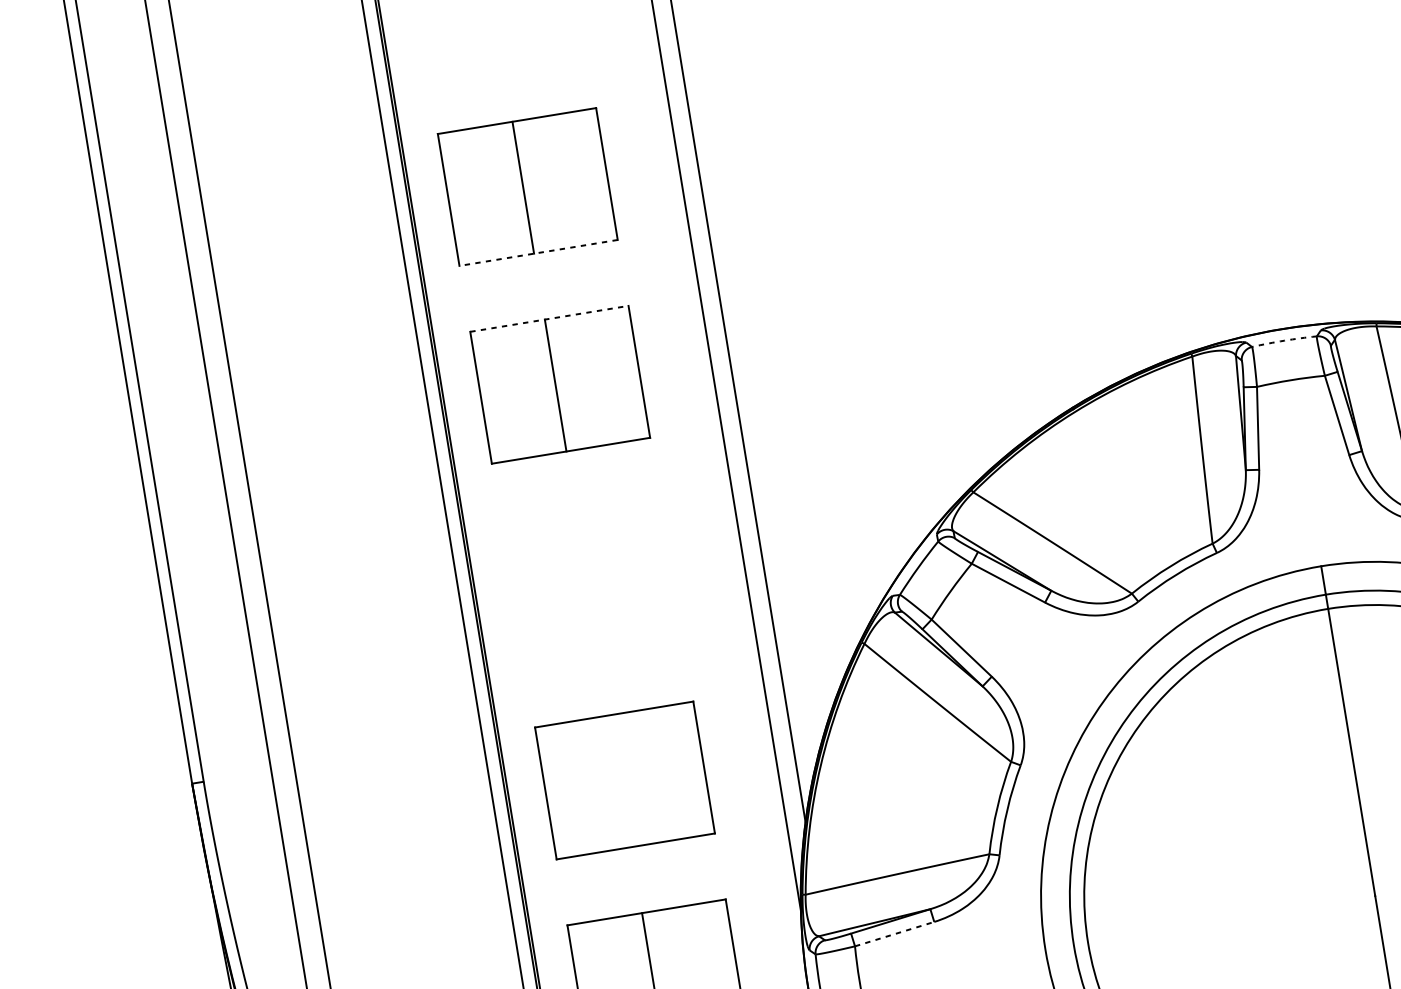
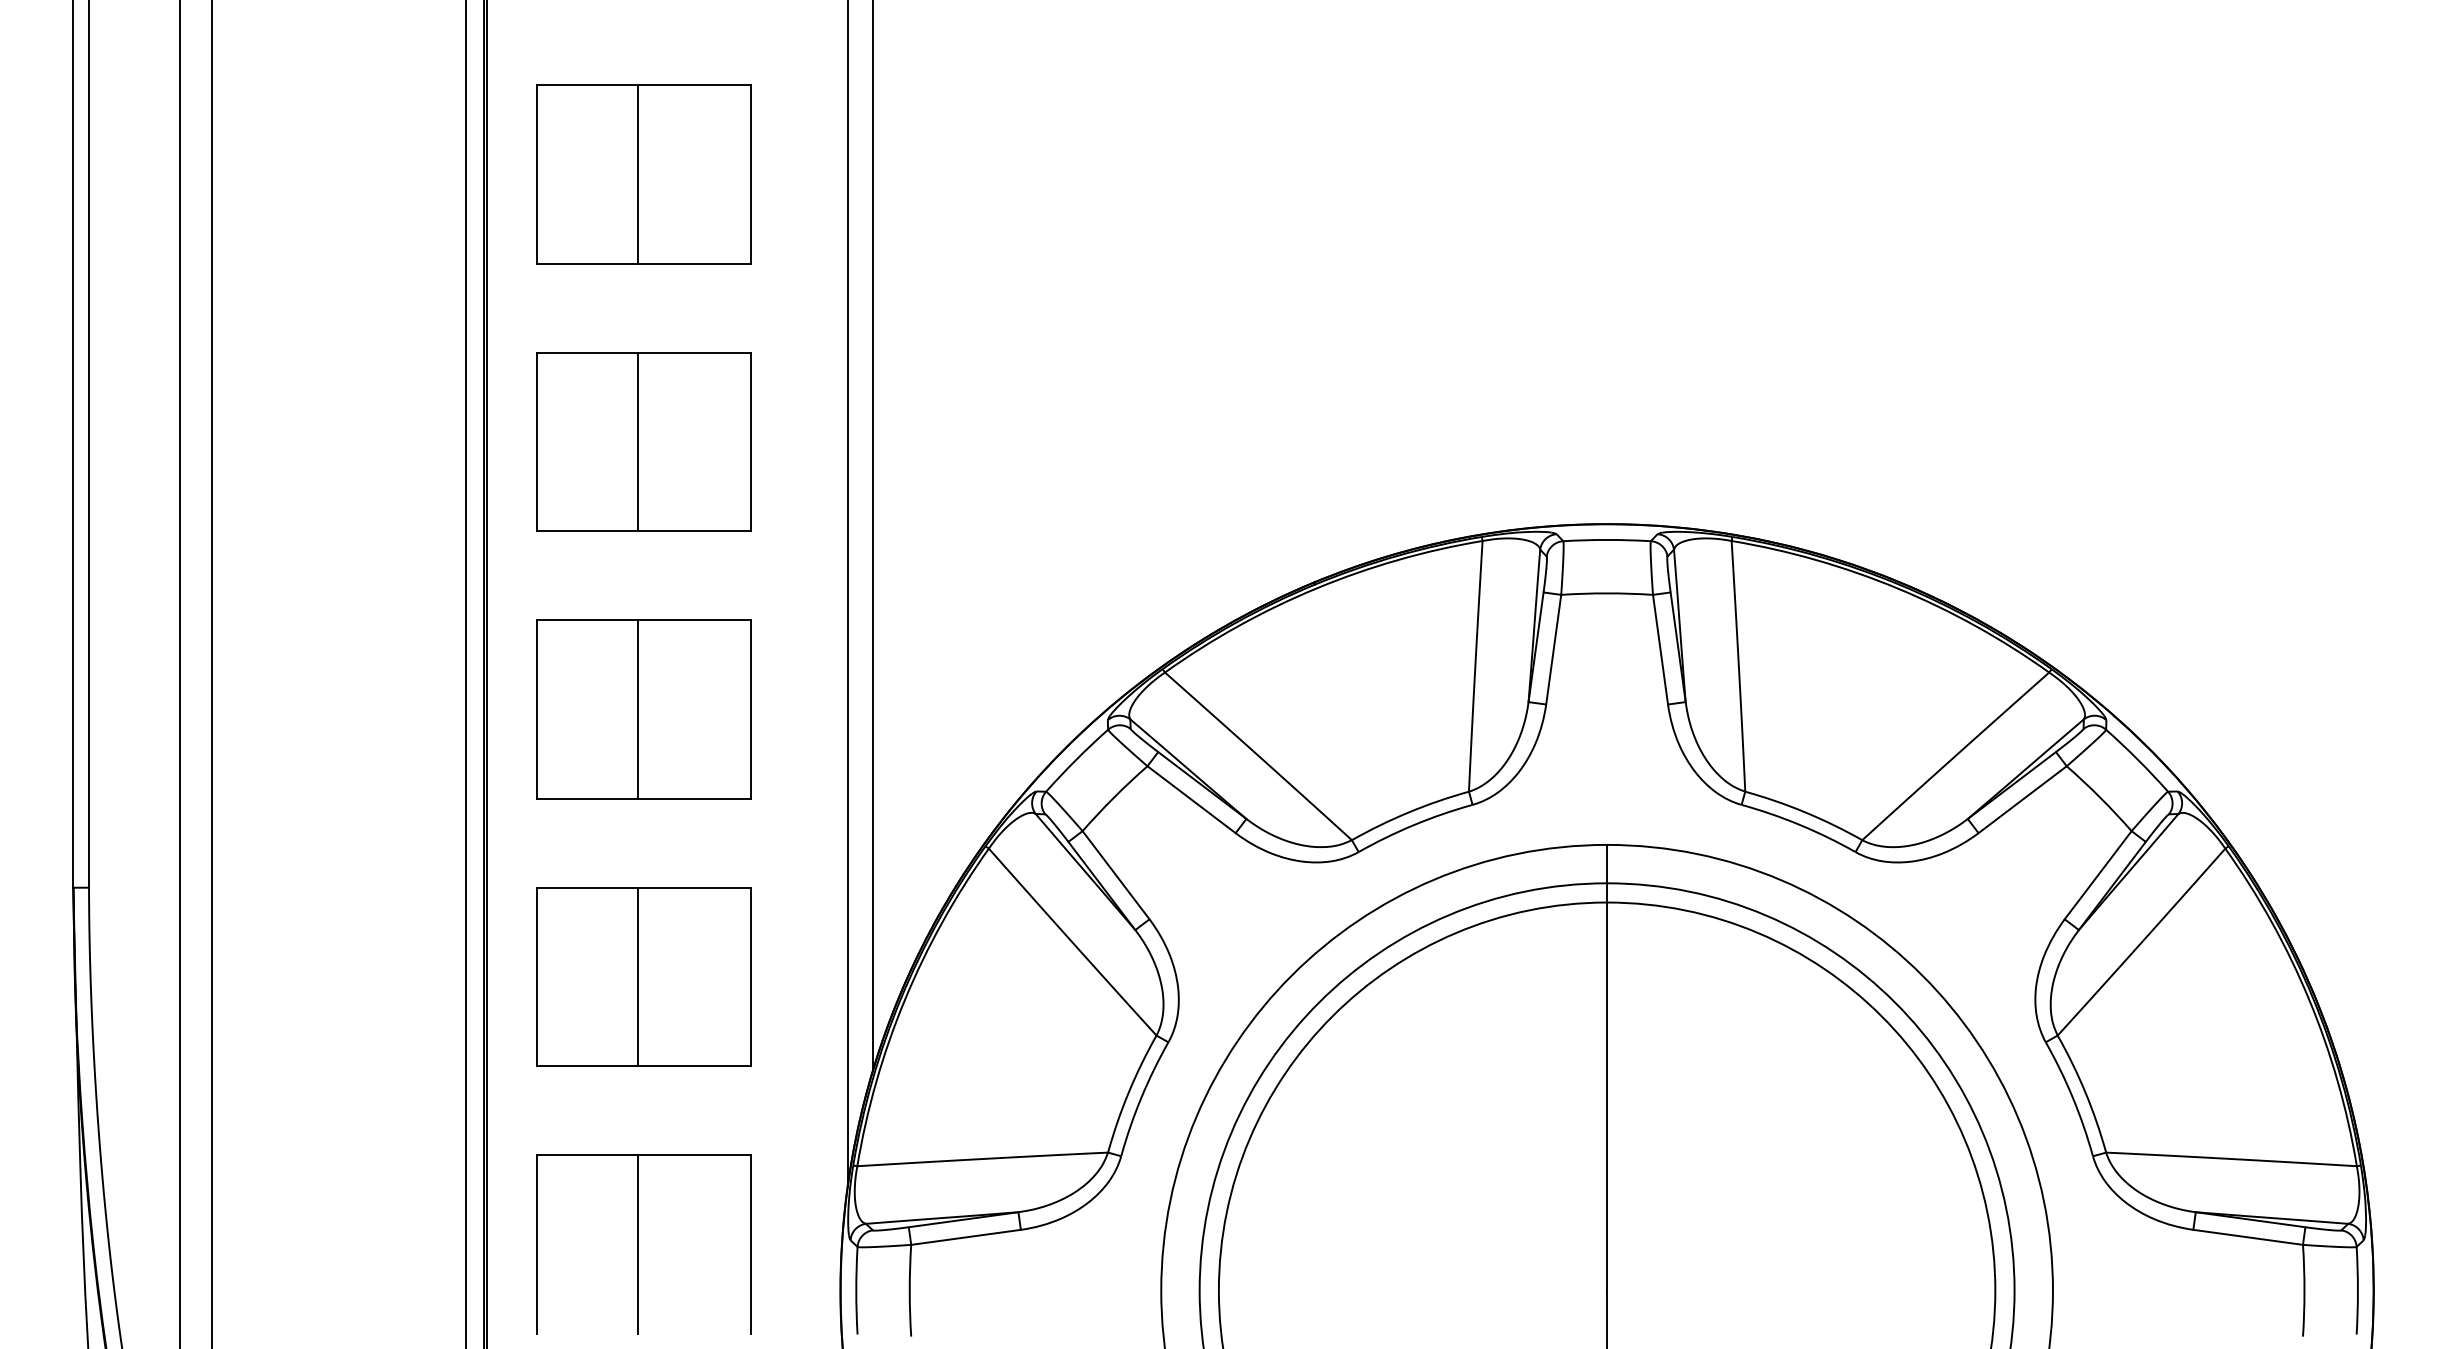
line: (538, 252) -> (643, 263), dashed -> solid
line: (549, 318) -> (644, 352), dashed -> solid
arc: (1284, 340) -> (1607, 539), dashed -> solid
part: (592, 582) -> (643, 709), added
line: (620, 781) -> (637, 976), added
line: (895, 934) -> (966, 1237), dashed -> solid

